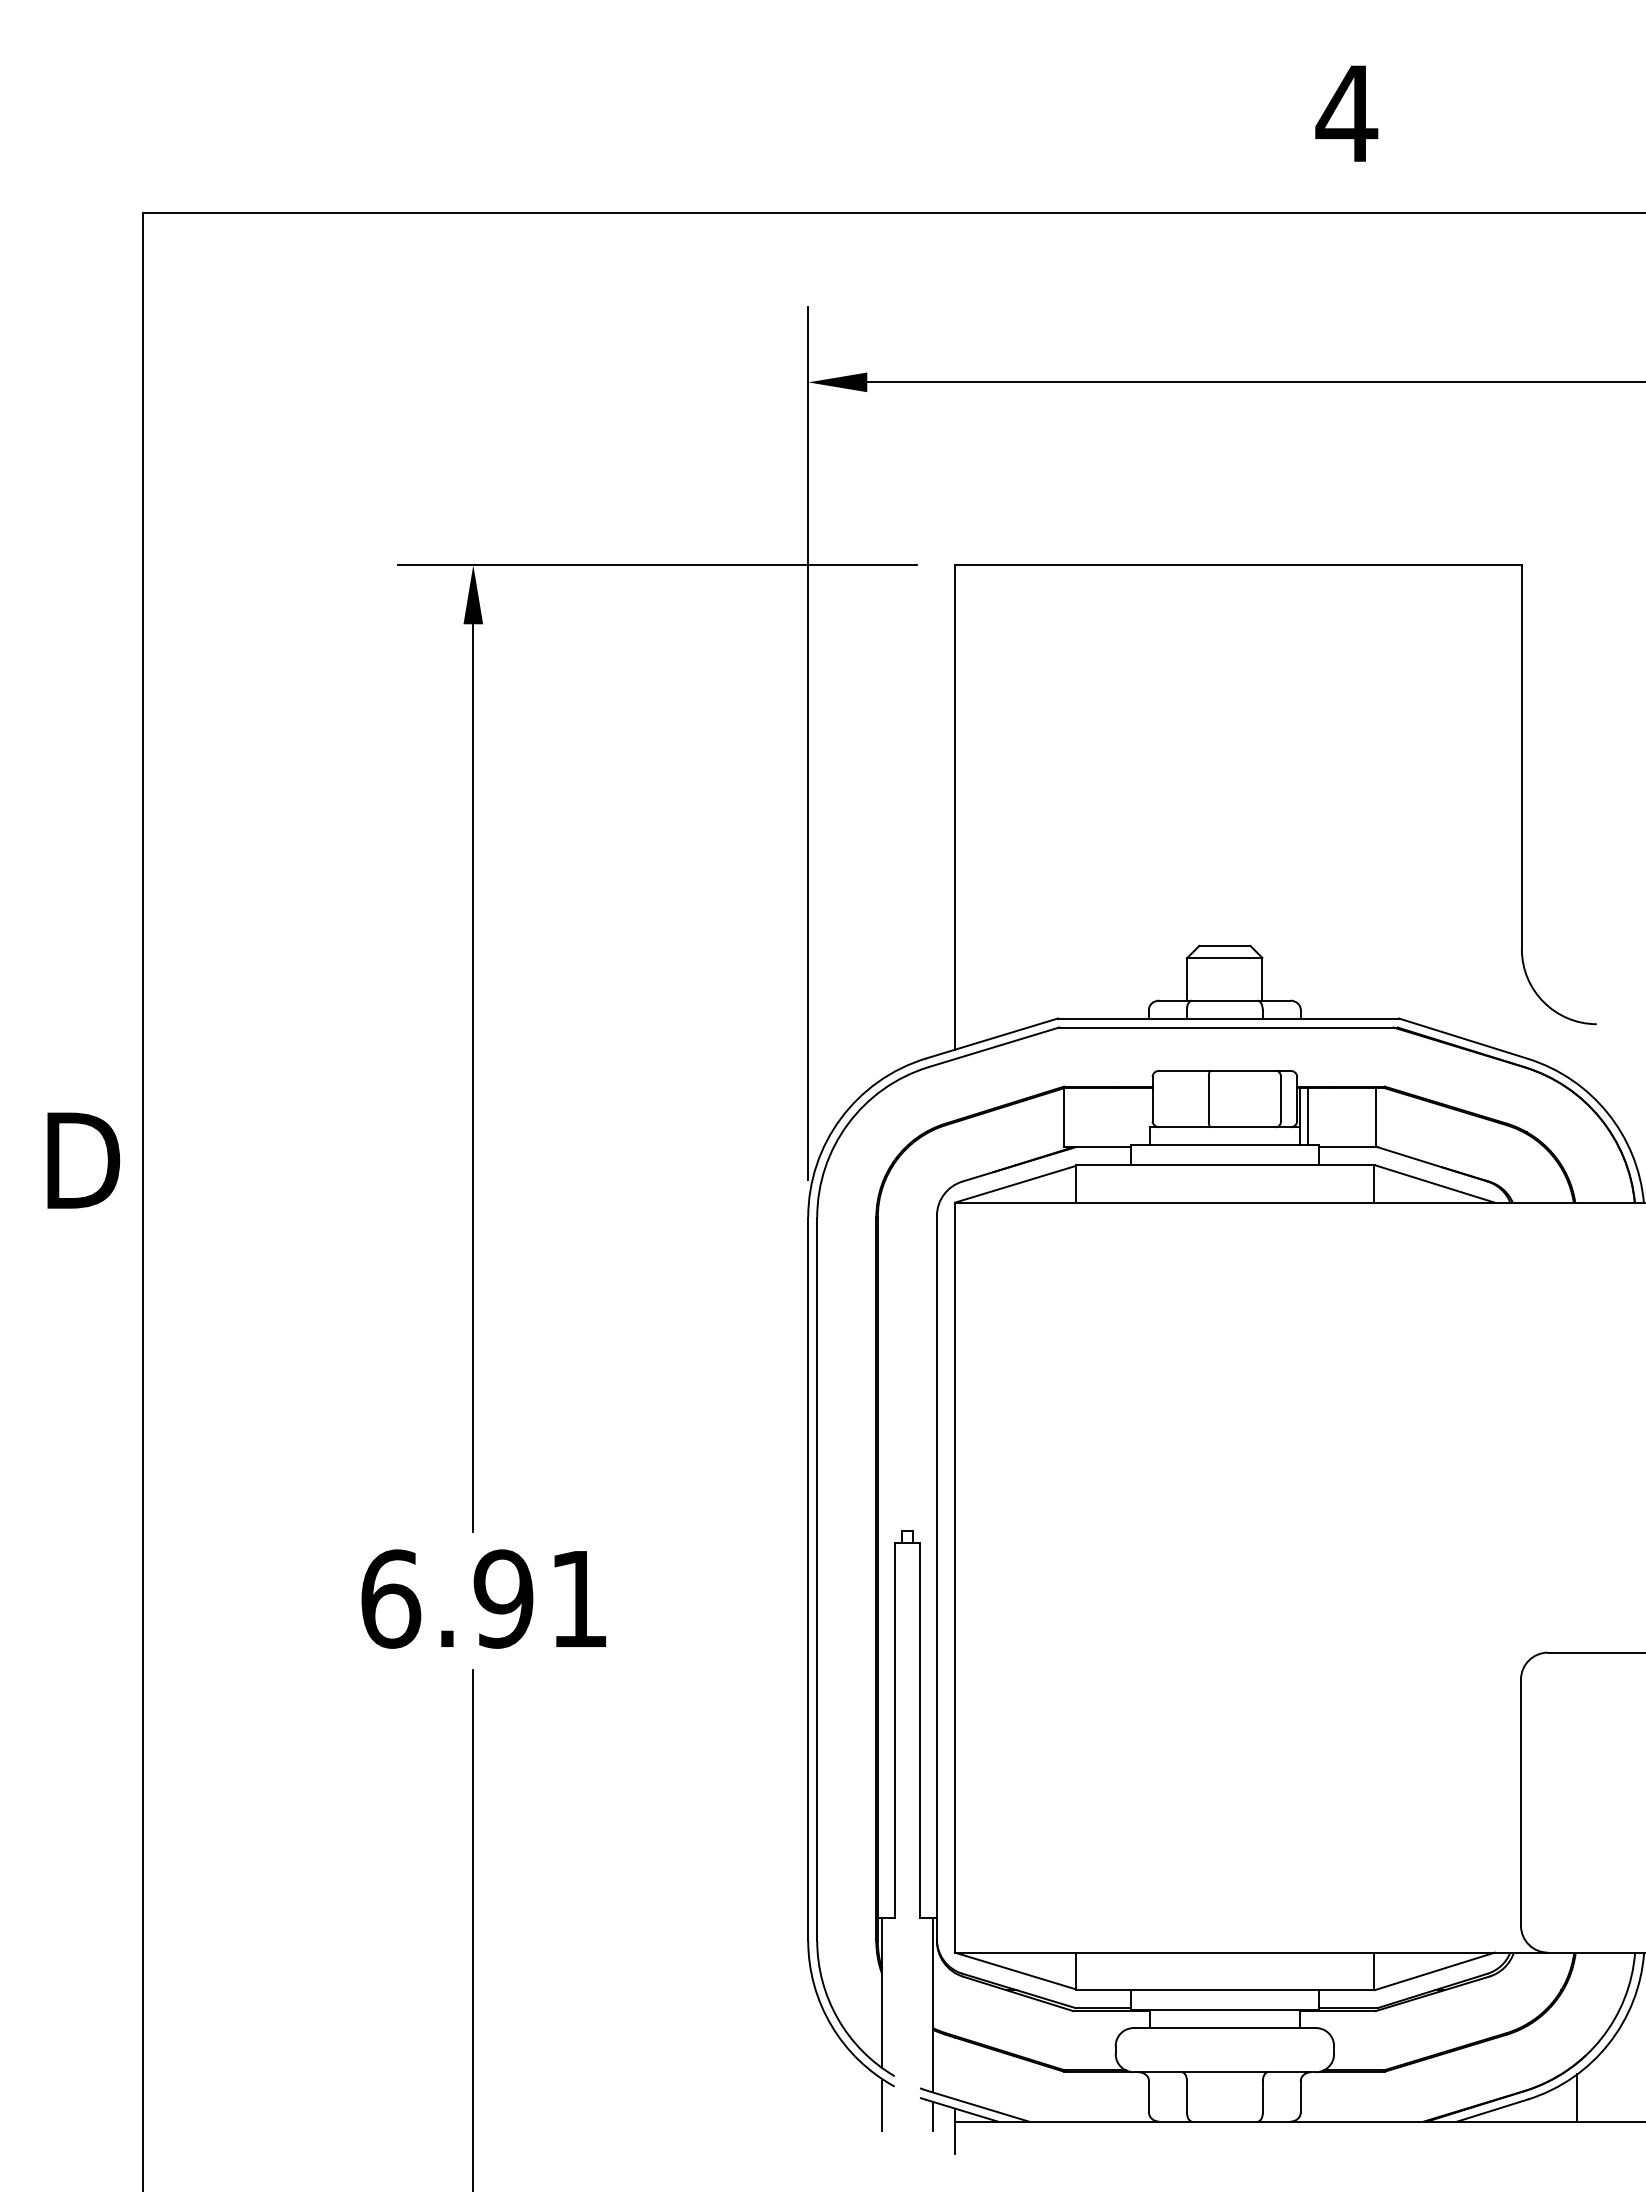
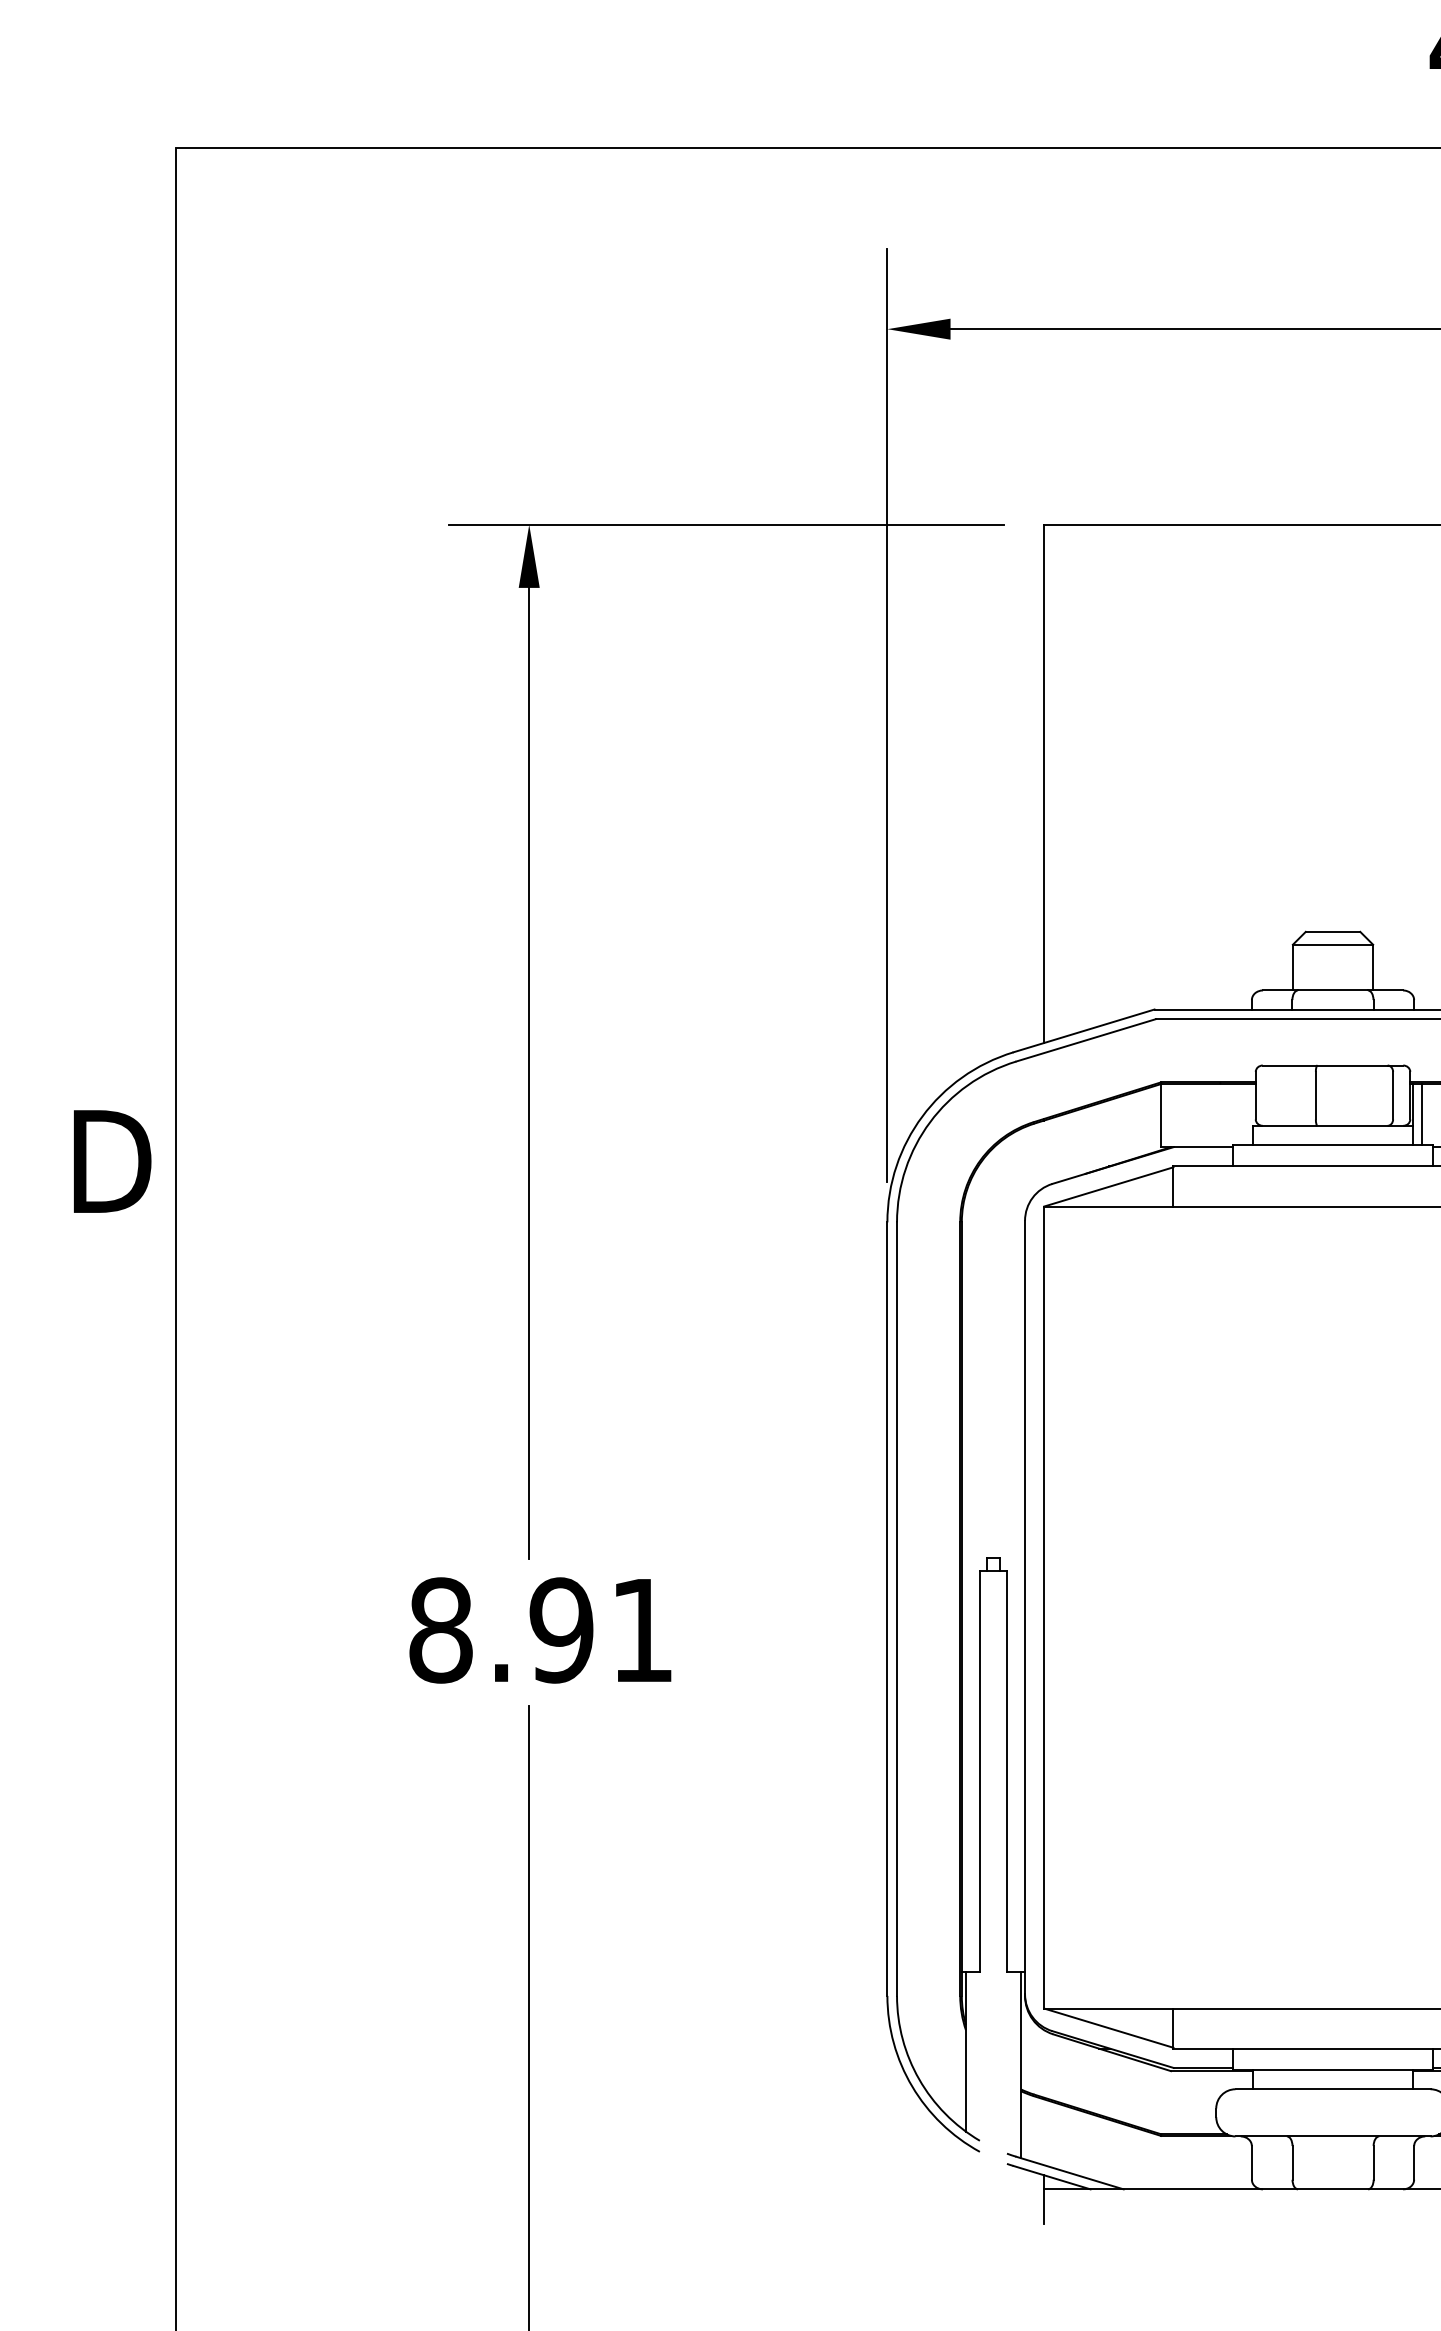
text: (391, 1598) -> (441, 1629), 6.91 -> 8.91
line: (881, 2104) -> (965, 2171), removed
line: (933, 2115) -> (1021, 2182), removed

